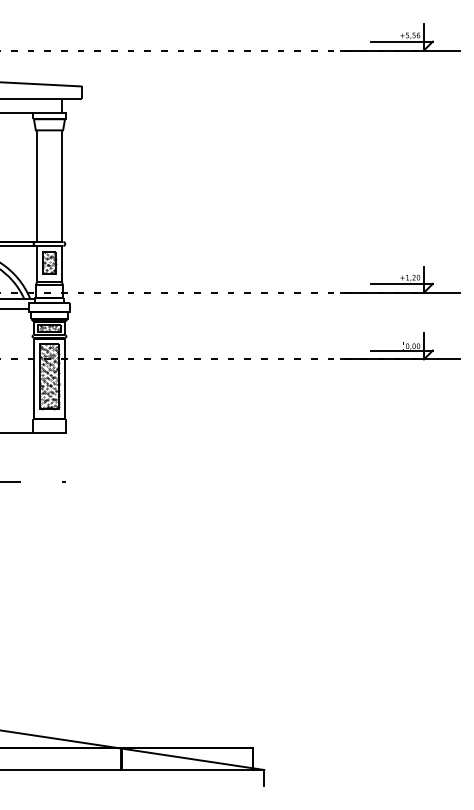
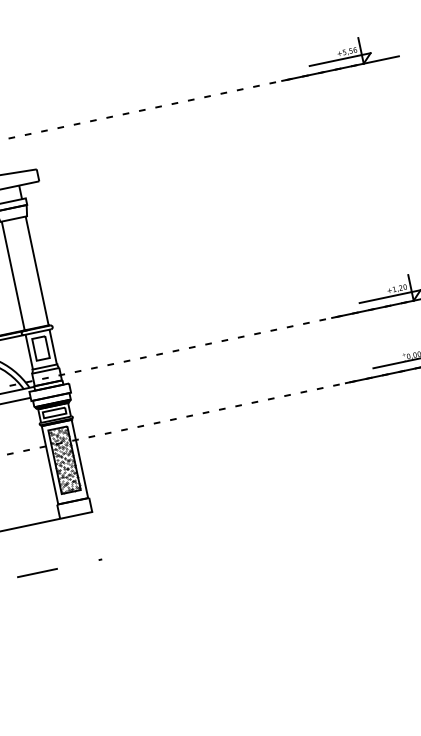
hatch: (49, 262) -> (41, 348), removed
hatch: (50, 328) -> (55, 412), removed

